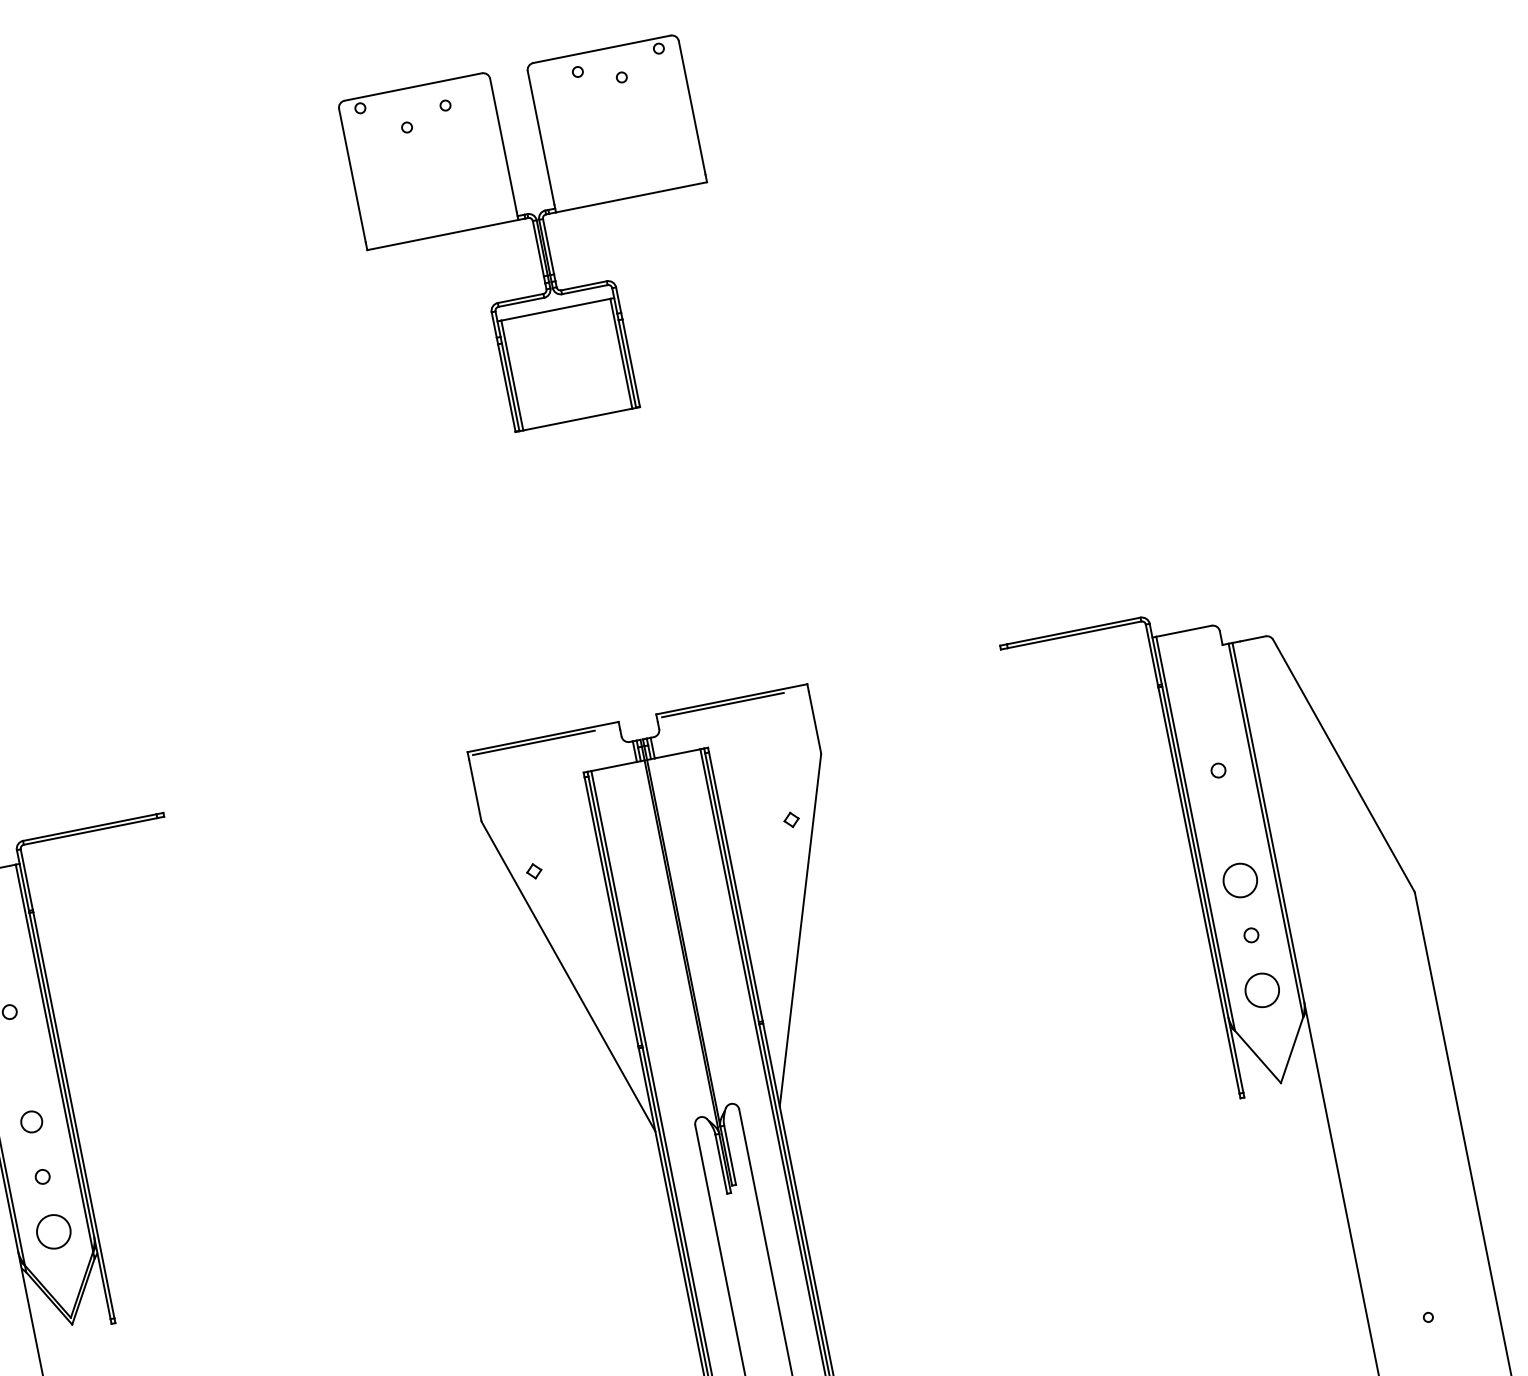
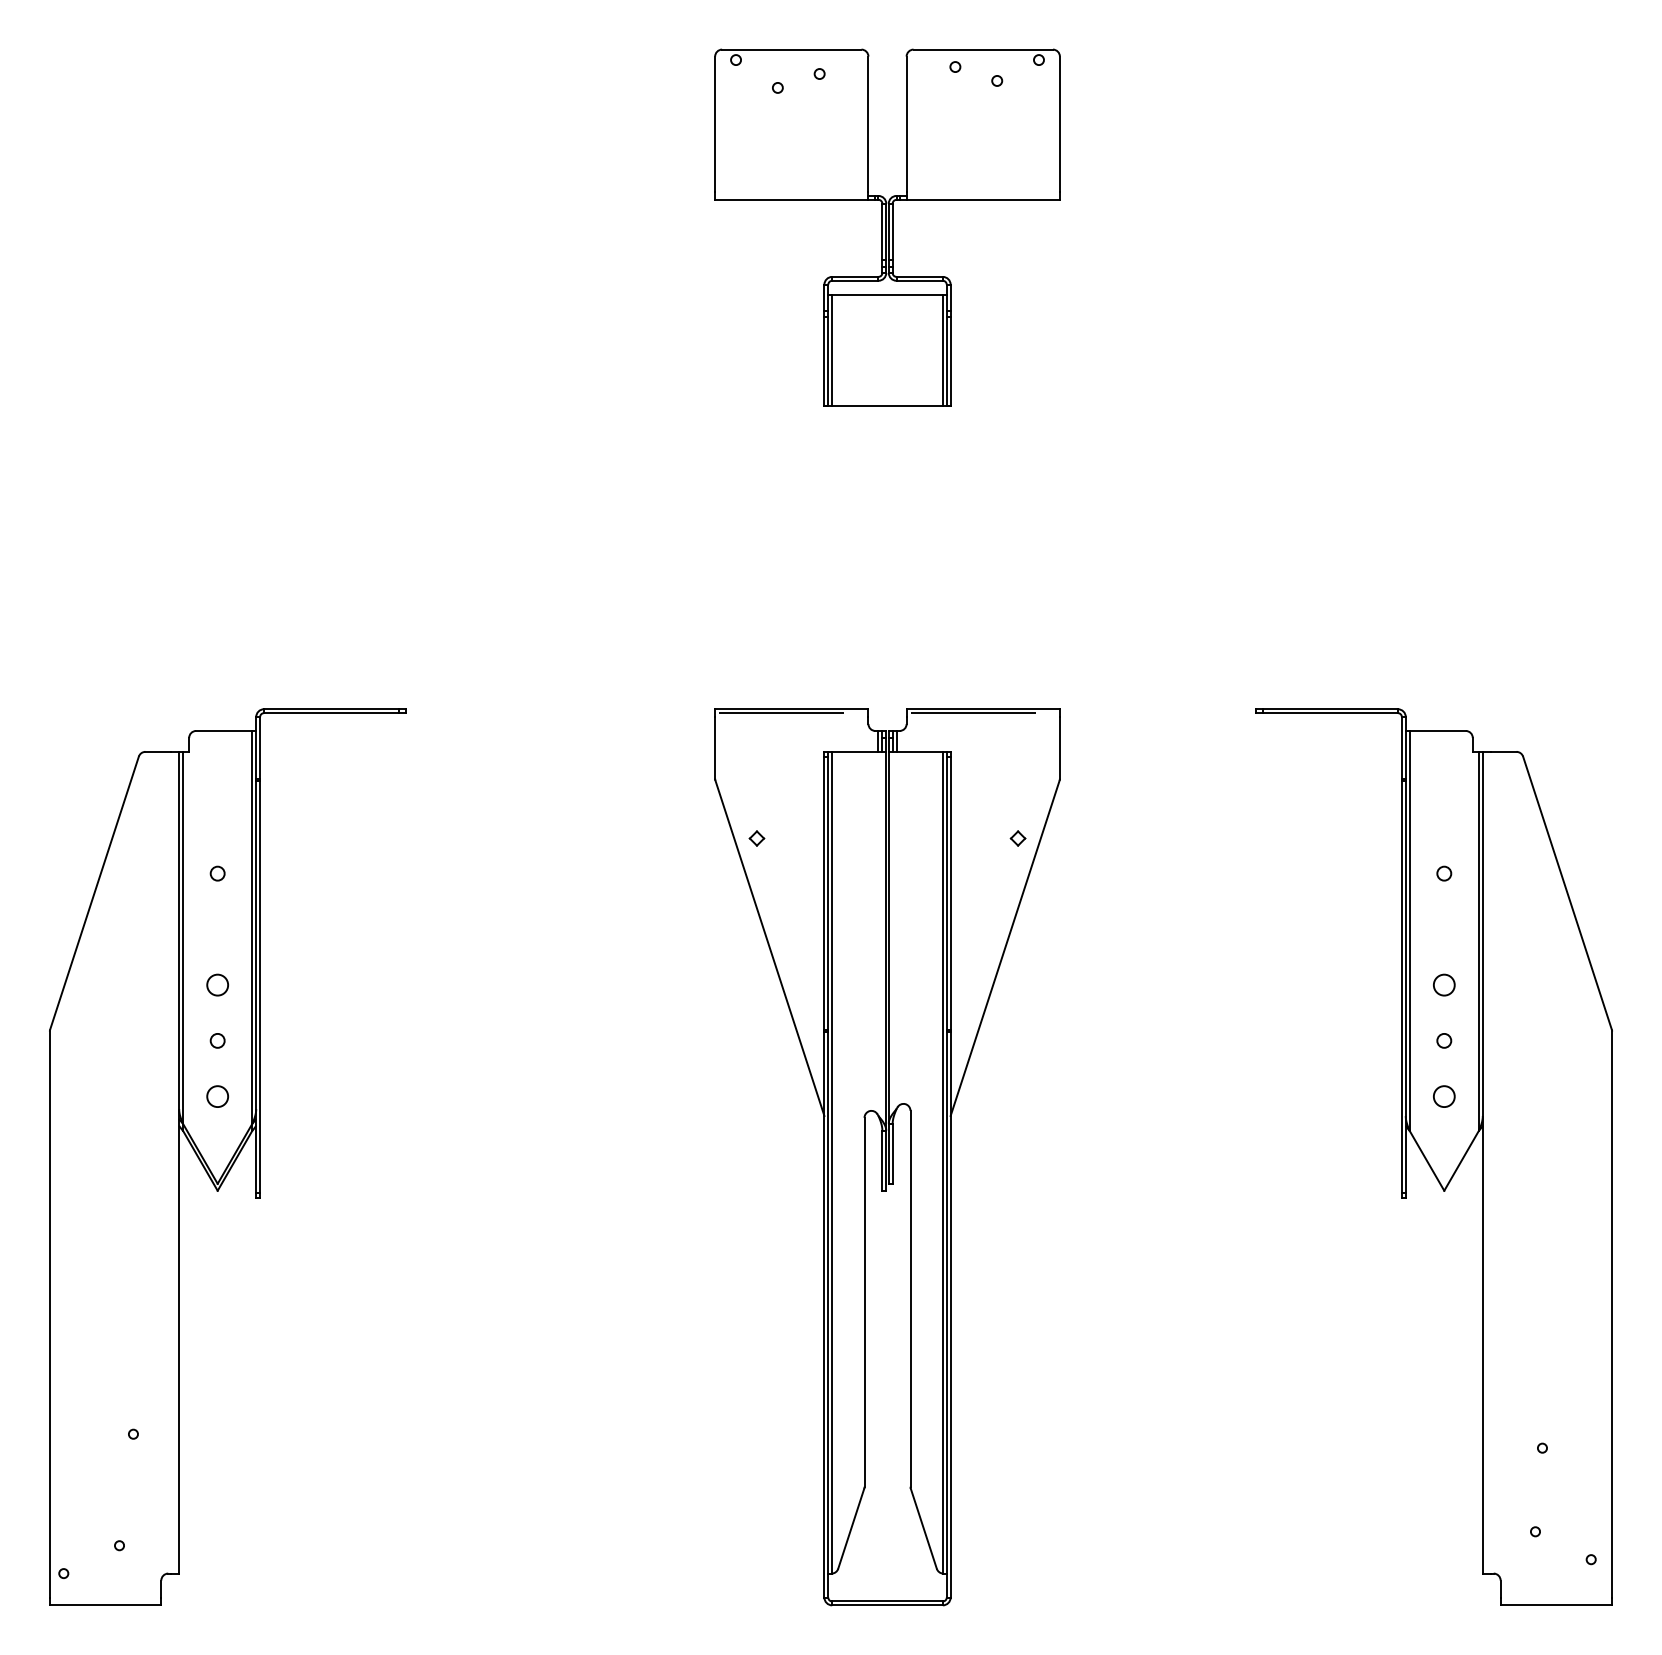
circle: (1240, 879) -> (1444, 984), size x0.62
circle: (1262, 990) -> (1444, 1096), size x0.62
circle: (53, 1231) -> (217, 1096), size x0.62

